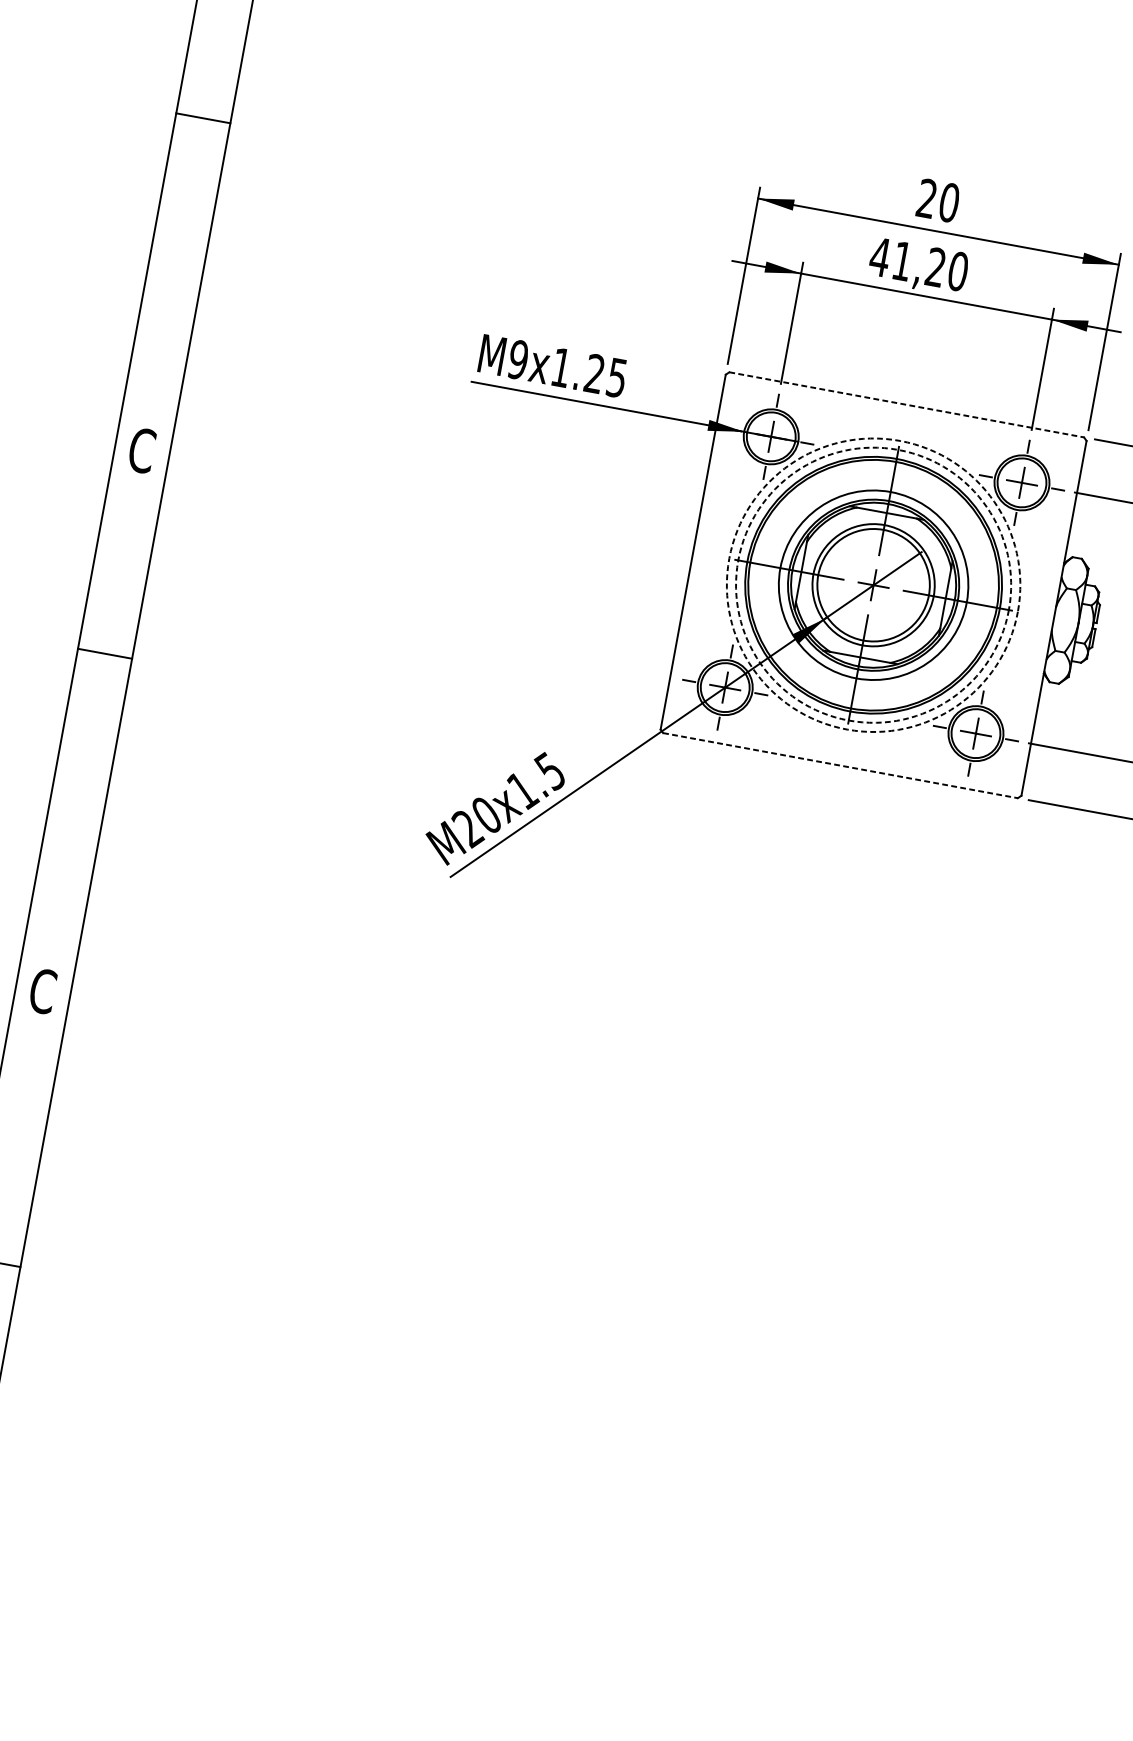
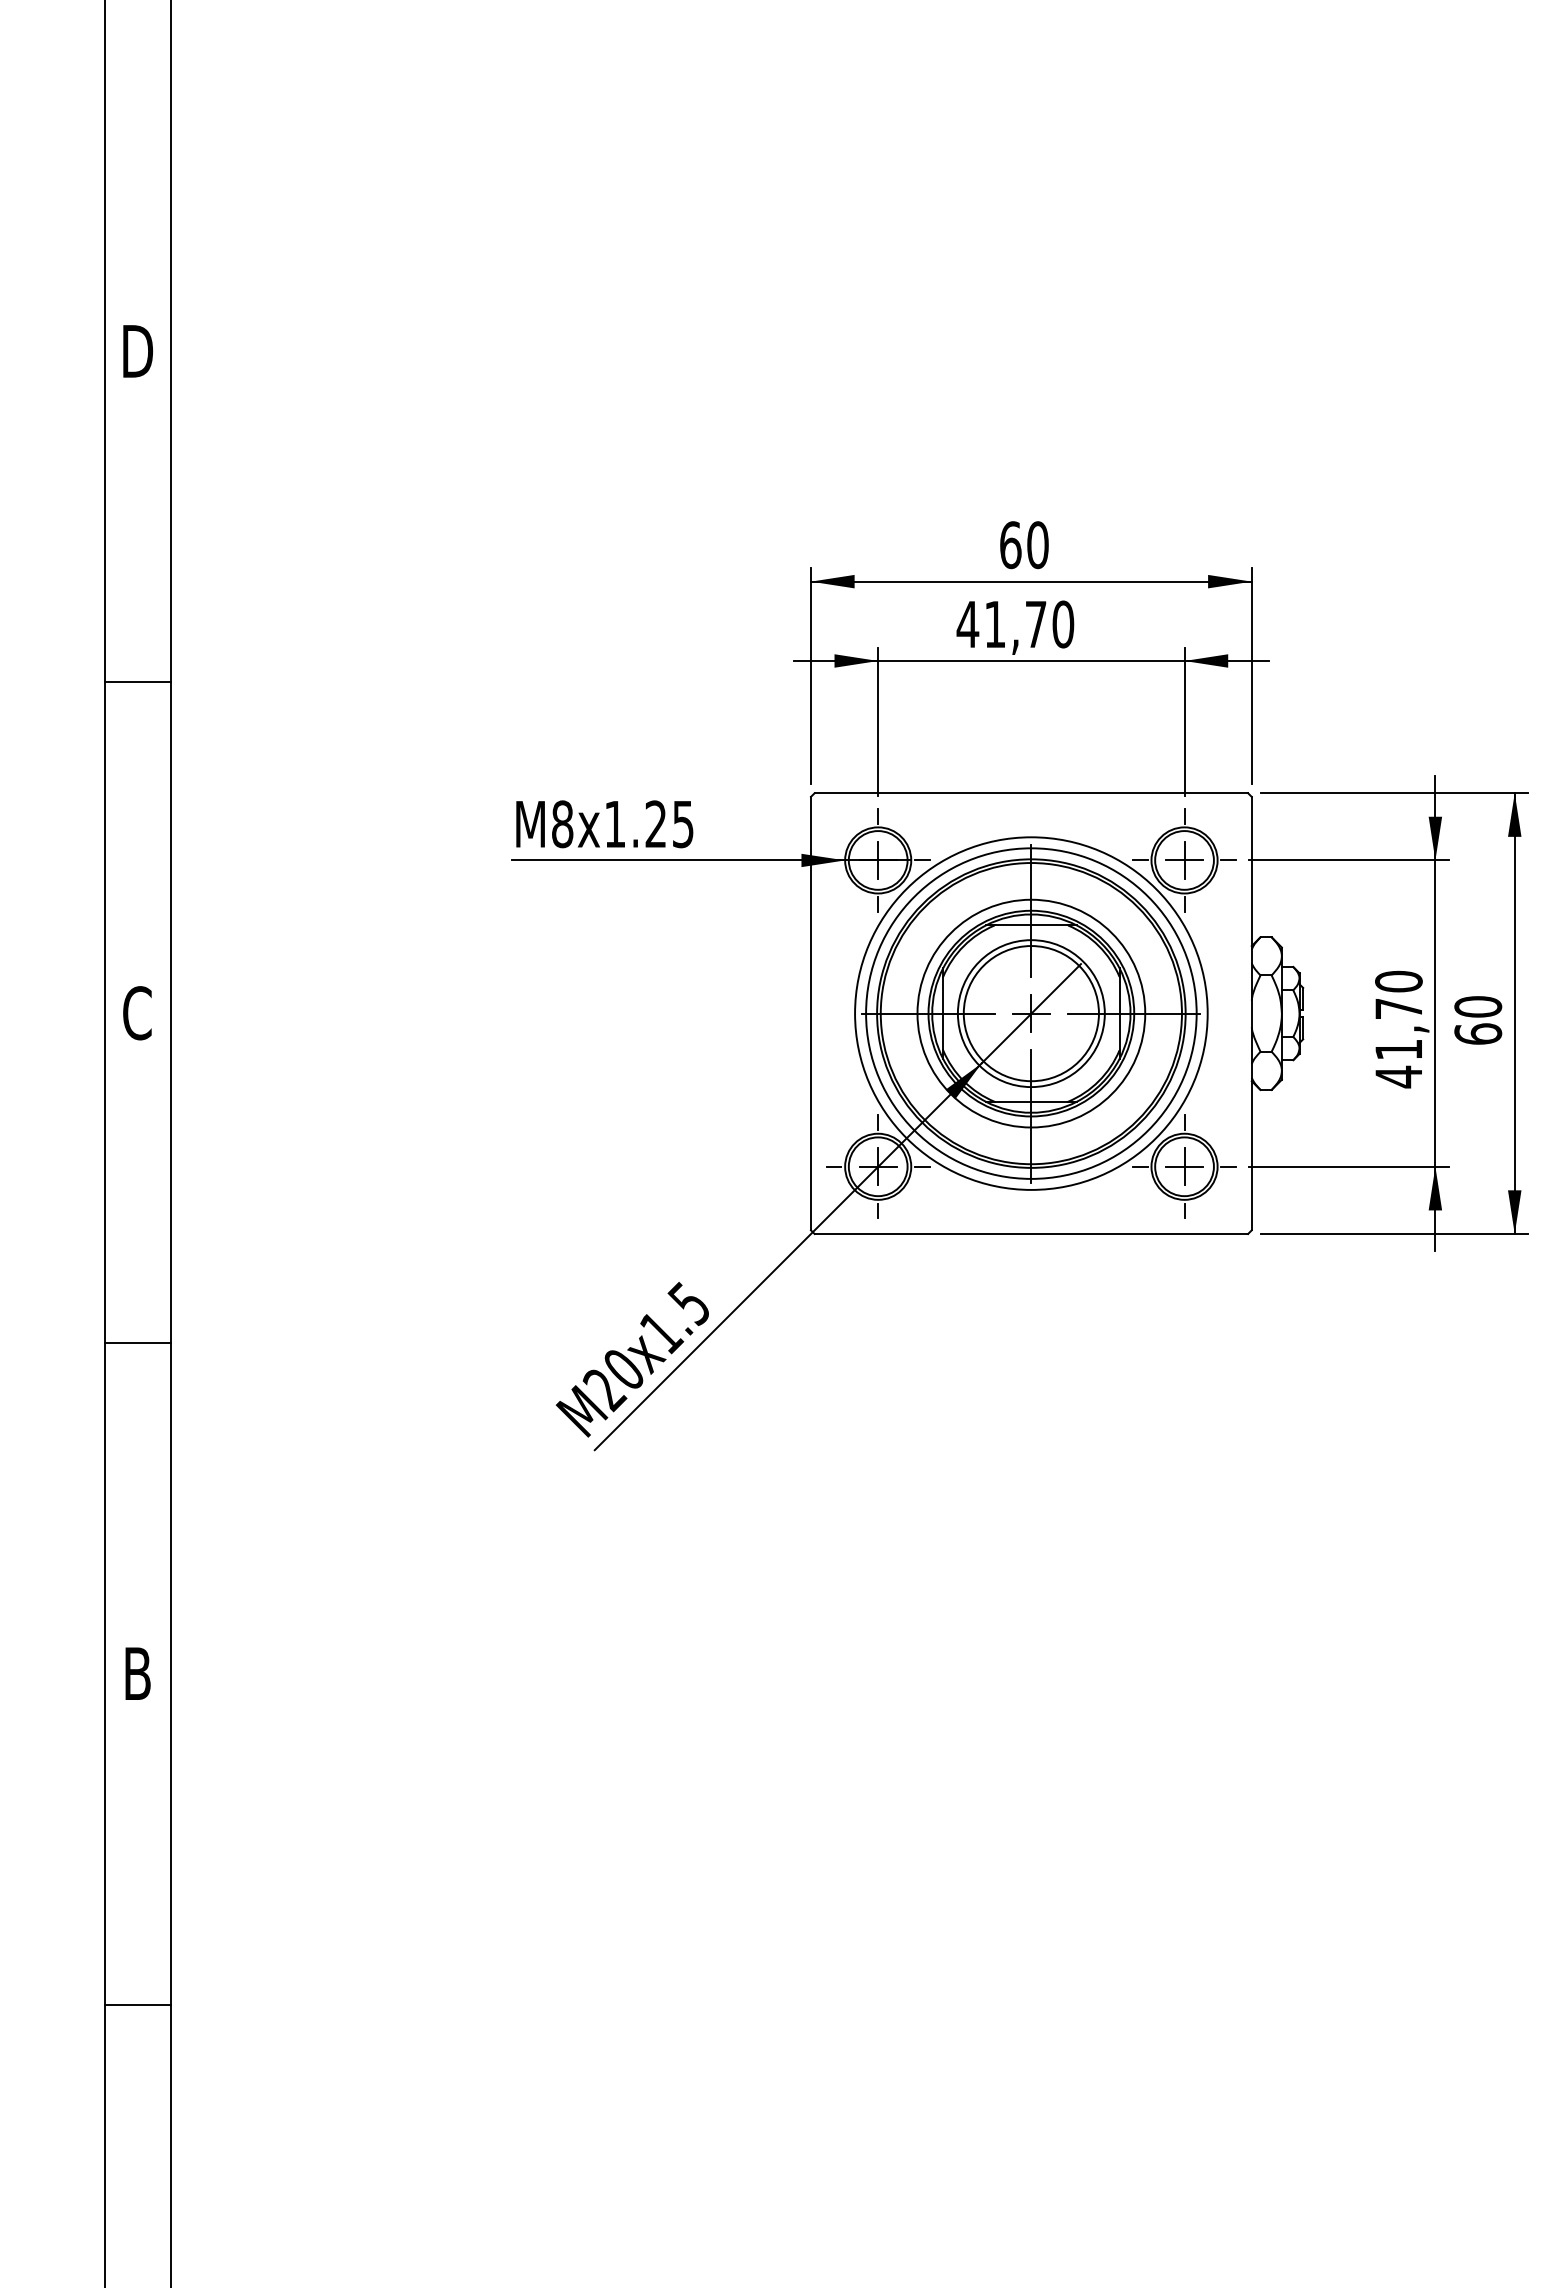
line: (202, 118) -> (137, 682), moved
text: (926, 198) -> (1010, 545), 20 -> 60
text: (935, 266) -> (1035, 623), 41,20 -> 41,70
text: (518, 360) -> (562, 824), M9x1.25 -> M8x1.25
line: (906, 405) -> (1031, 793), dashed -> solid
circle: (873, 585) -> (1031, 1013), dashed -> solid
circle: (873, 585) -> (1031, 1013), dashed -> solid
line: (104, 653) -> (137, 1343), moved
line: (840, 766) -> (1031, 1234), dashed -> solid
text: (42, 991) -> (137, 1673), C -> B

